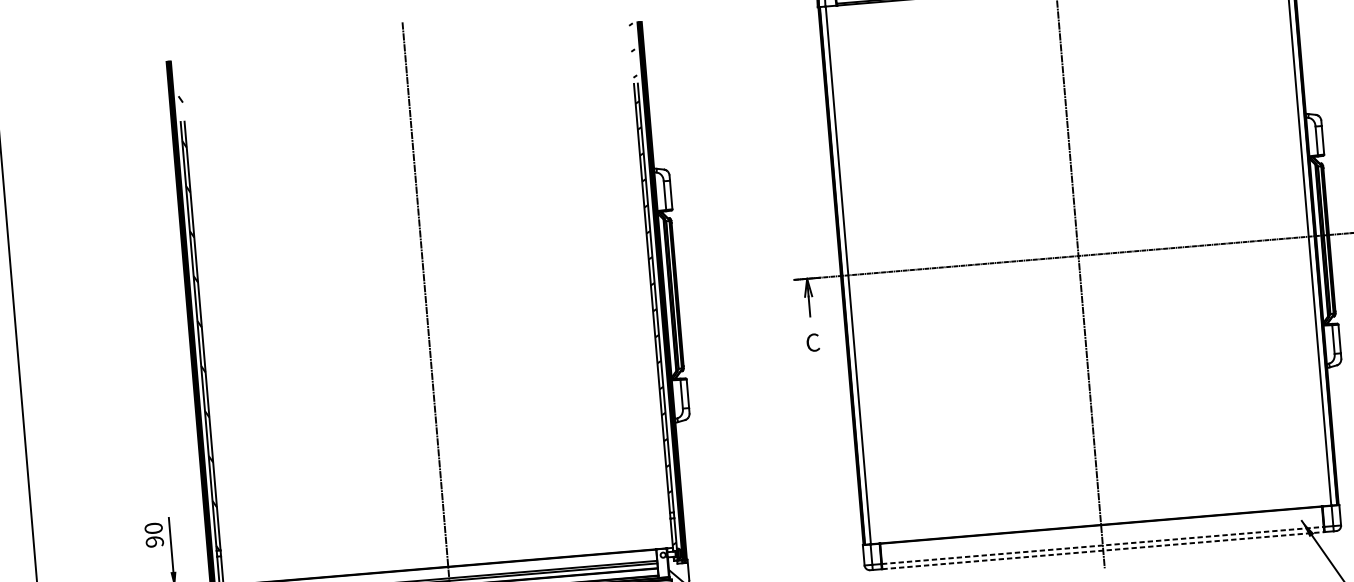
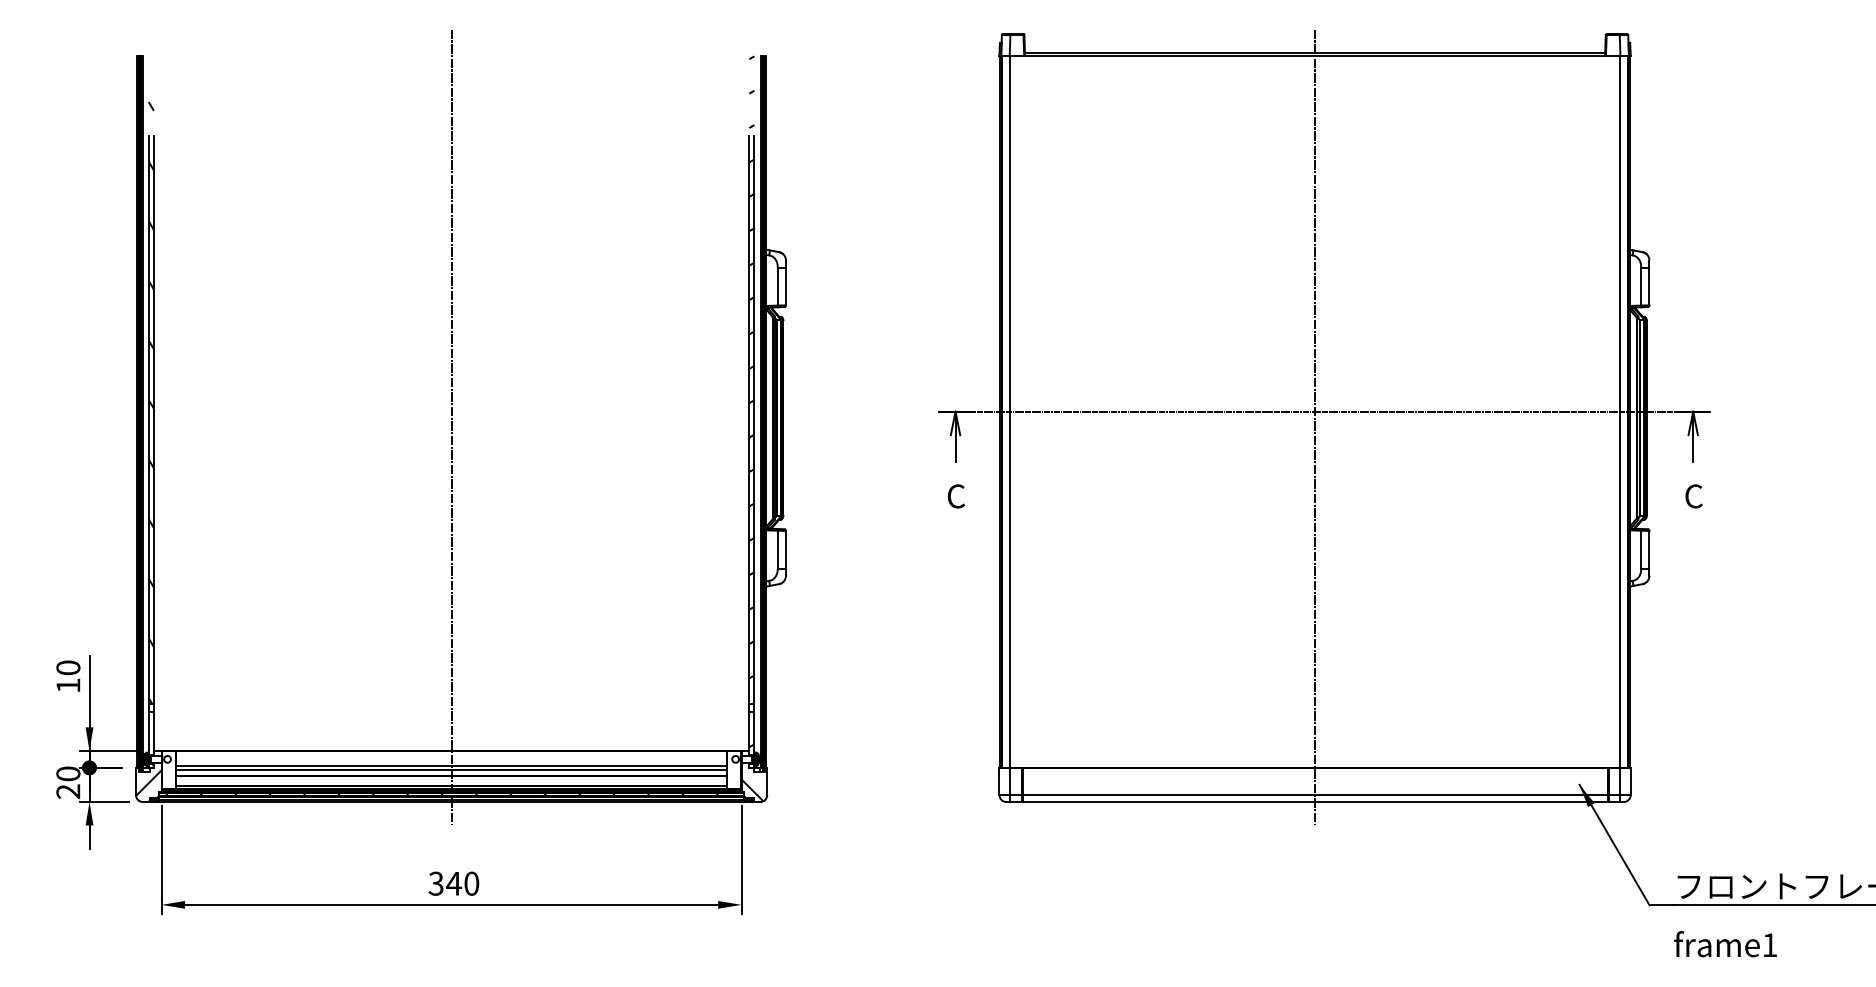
text: (154, 541) -> (68, 685), 90 -> 10
line: (1103, 545) -> (1315, 795), dashed -> solid
line: (1103, 550) -> (1315, 802), dashed -> solid

